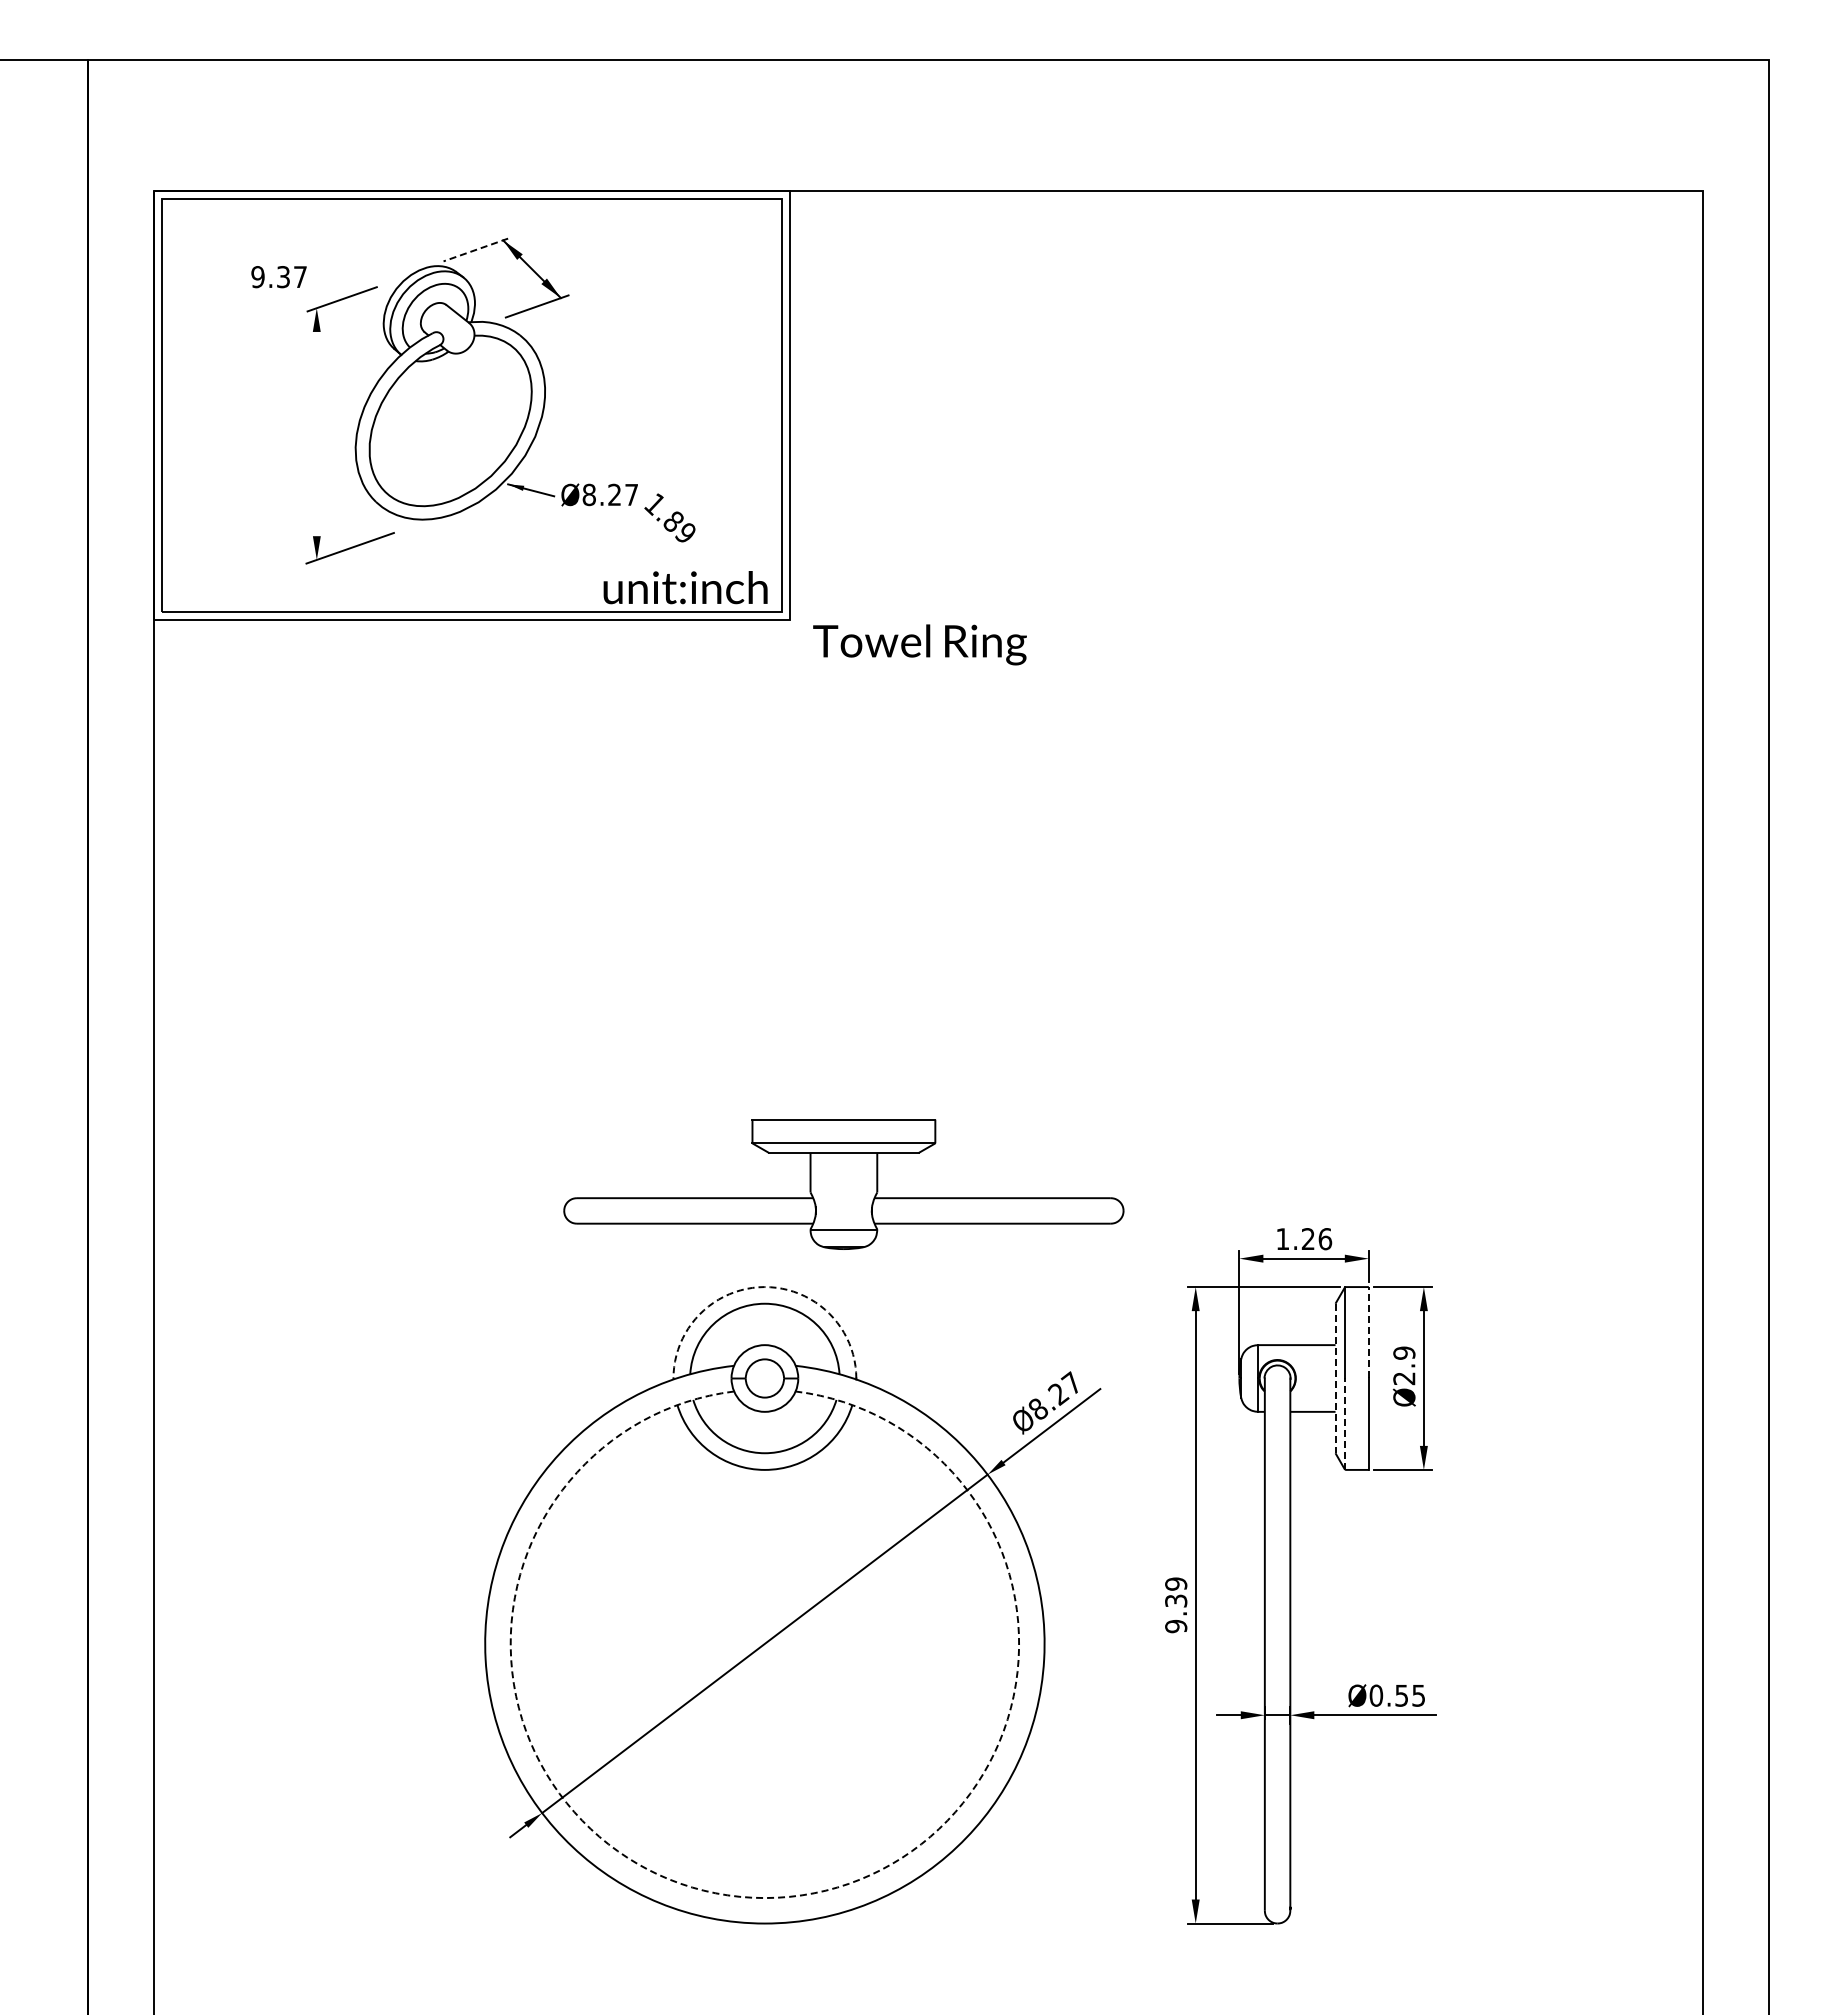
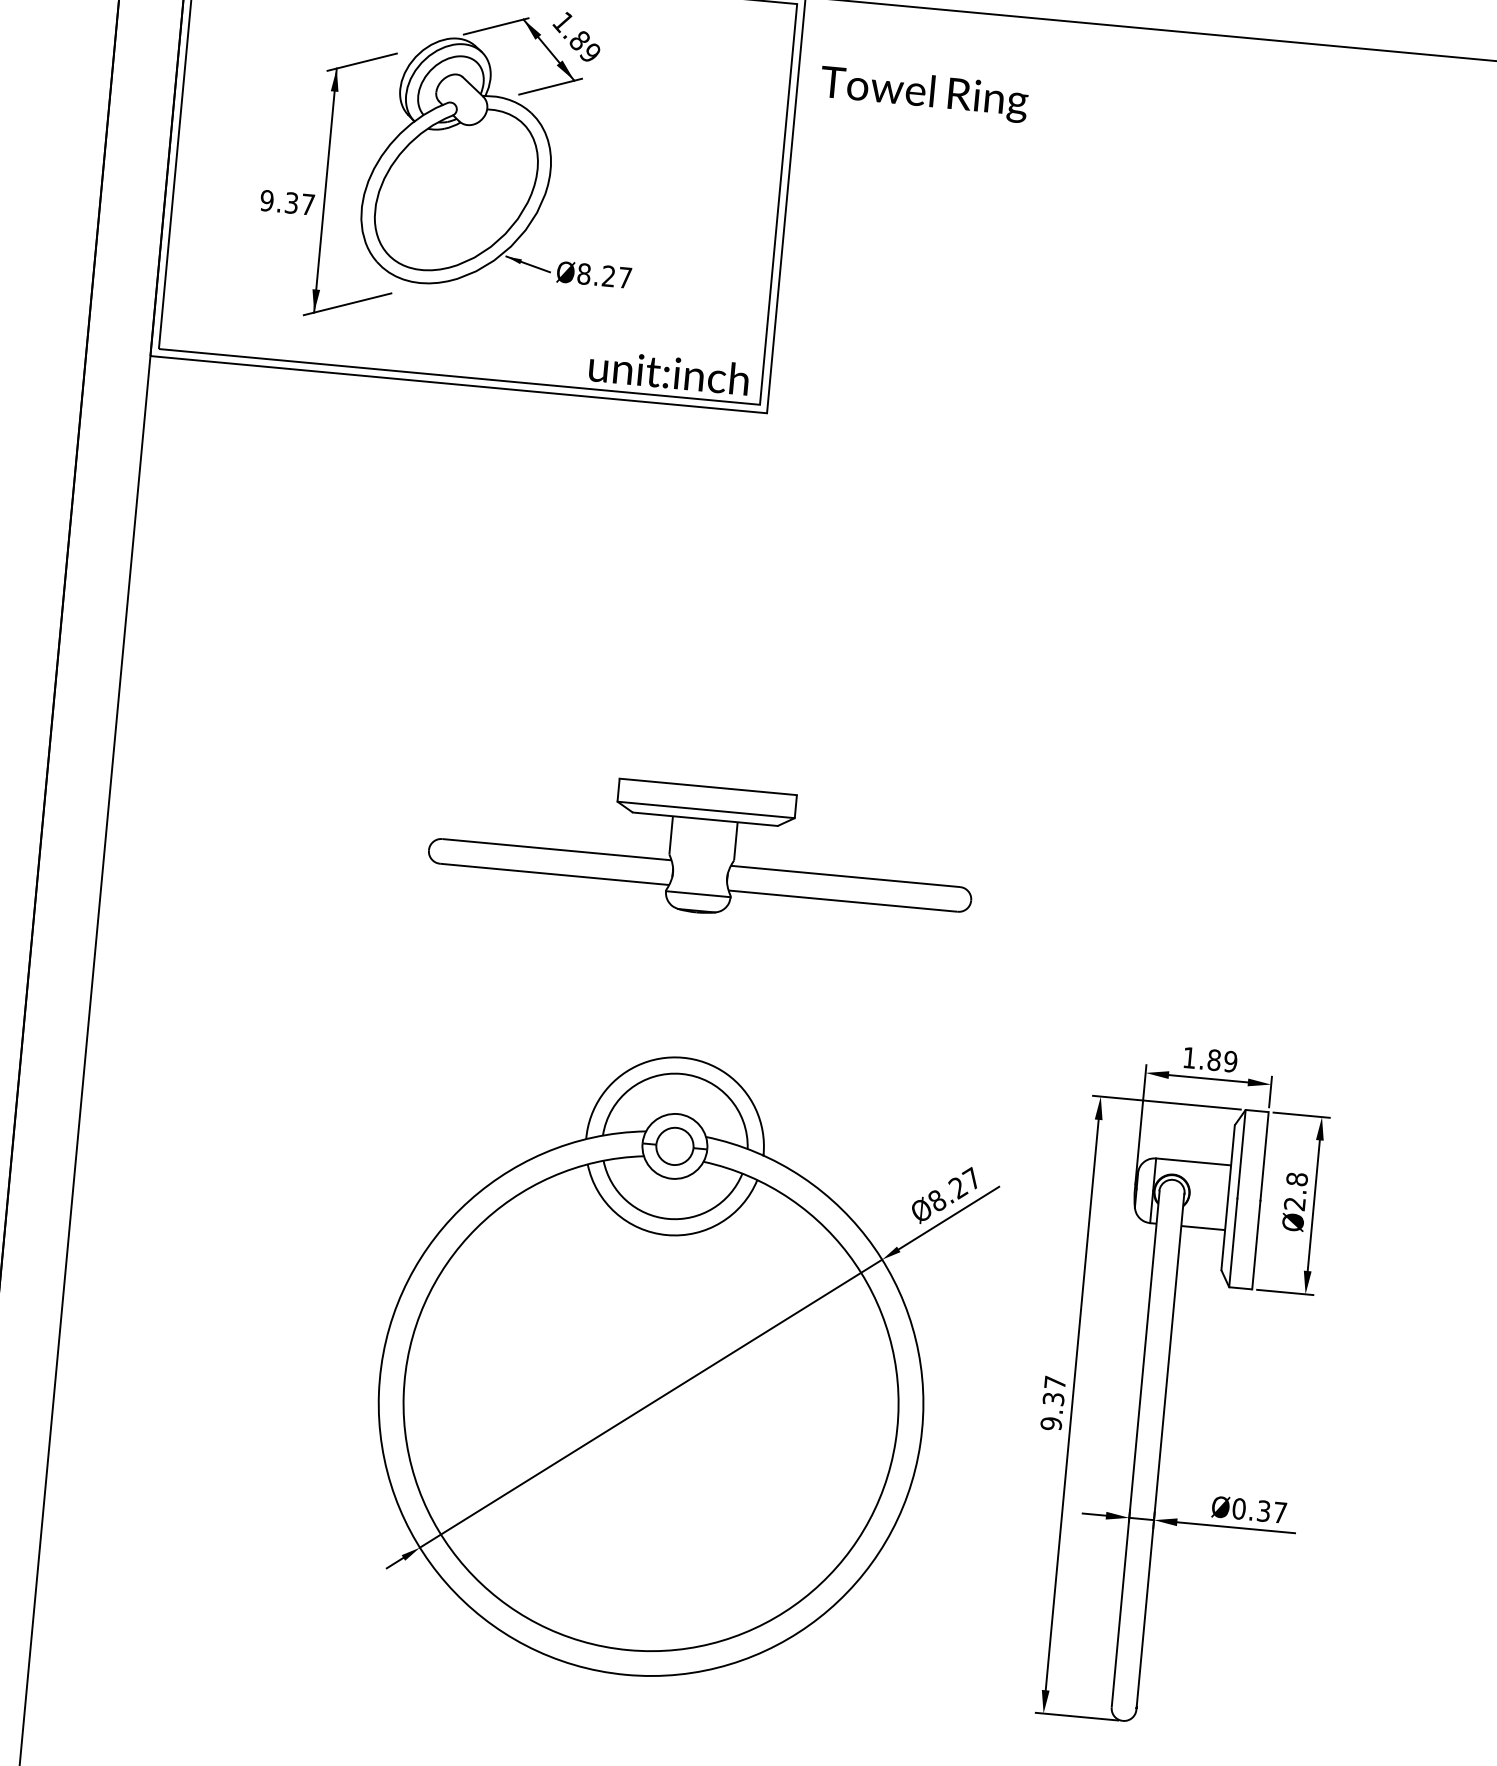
line: (475, 250) -> (495, 26), dashed -> solid
text: (278, 277) -> (286, 203), moved
line: (316, 433) -> (325, 189), added
text: (669, 517) -> (576, 36), moved
text: (919, 644) -> (923, 93), moved
part: (843, 1184) -> (702, 849), moved
text: (1316, 1239) -> (1222, 1061), 1.26 -> 1.89
arc: (764, 1287) -> (682, 1058), dashed -> solid
line: (1368, 1332) -> (1264, 1156), dashed -> solid
text: (1404, 1352) -> (1297, 1178), Ø2.9 -> Ø2.8
line: (1335, 1378) -> (1228, 1197), dashed -> solid
line: (1345, 1424) -> (1233, 1243), dashed -> solid
text: (1176, 1583) -> (1055, 1382), 9.39 -> 9.37
text: (1410, 1695) -> (1272, 1511), Ø0.55 -> Ø0.37
arc: (764, 1898) -> (627, 1650), dashed -> solid

